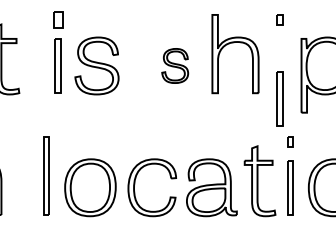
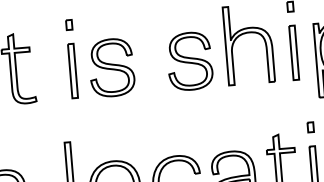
part: (57, 19) -> (68, 24), size x0.62
part: (174, 65) -> (189, 60), size x1.67
part: (279, 98) -> (293, 52), moved

